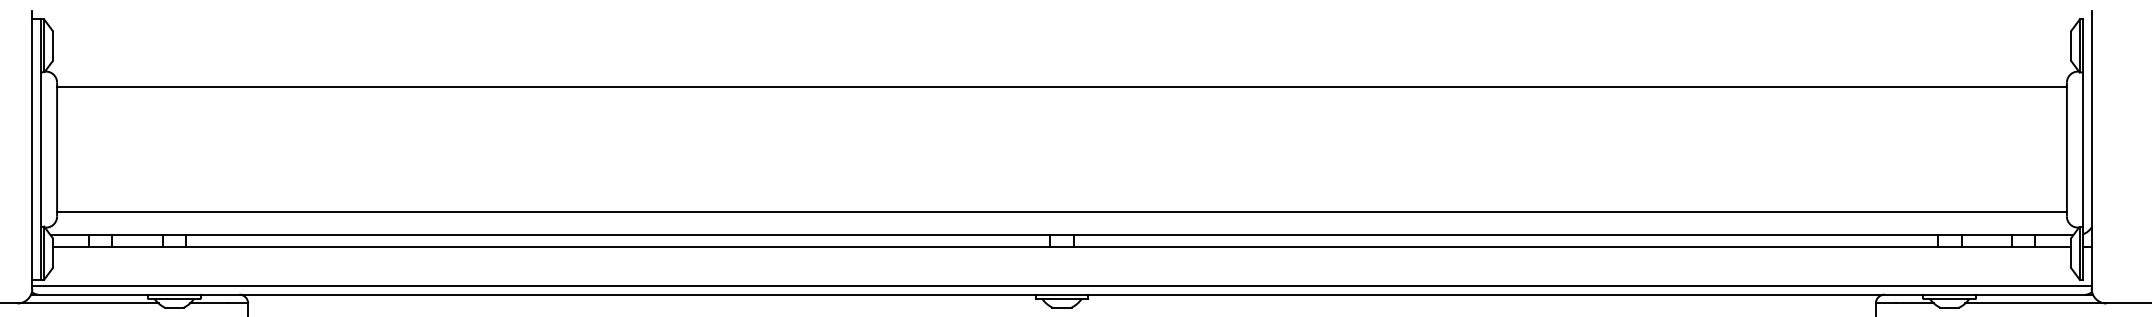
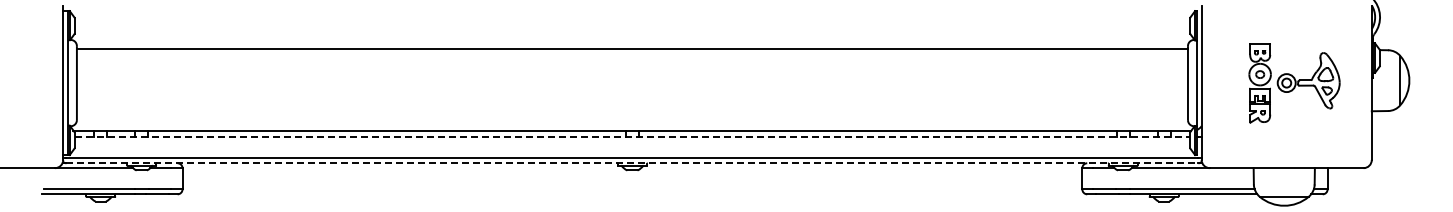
line: (1060, 211) -> (631, 117), removed
line: (1062, 248) -> (632, 137), solid -> dashed
line: (1062, 295) -> (632, 163), solid -> dashed

